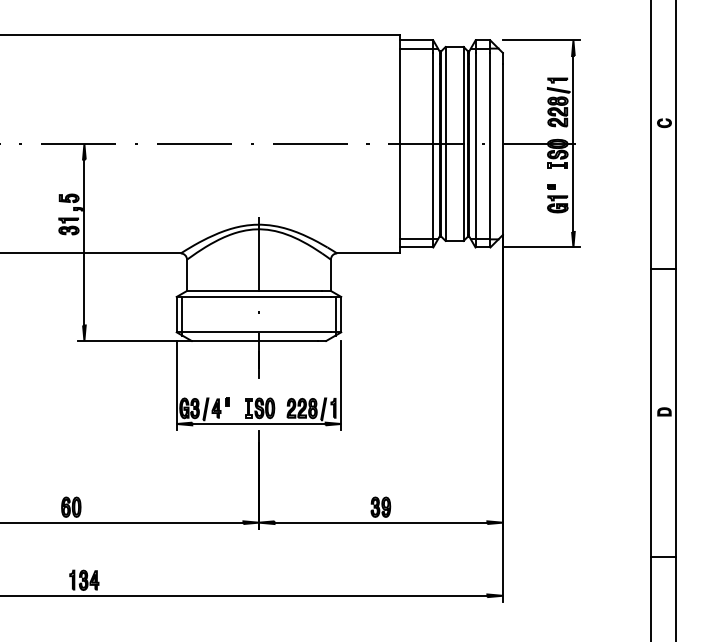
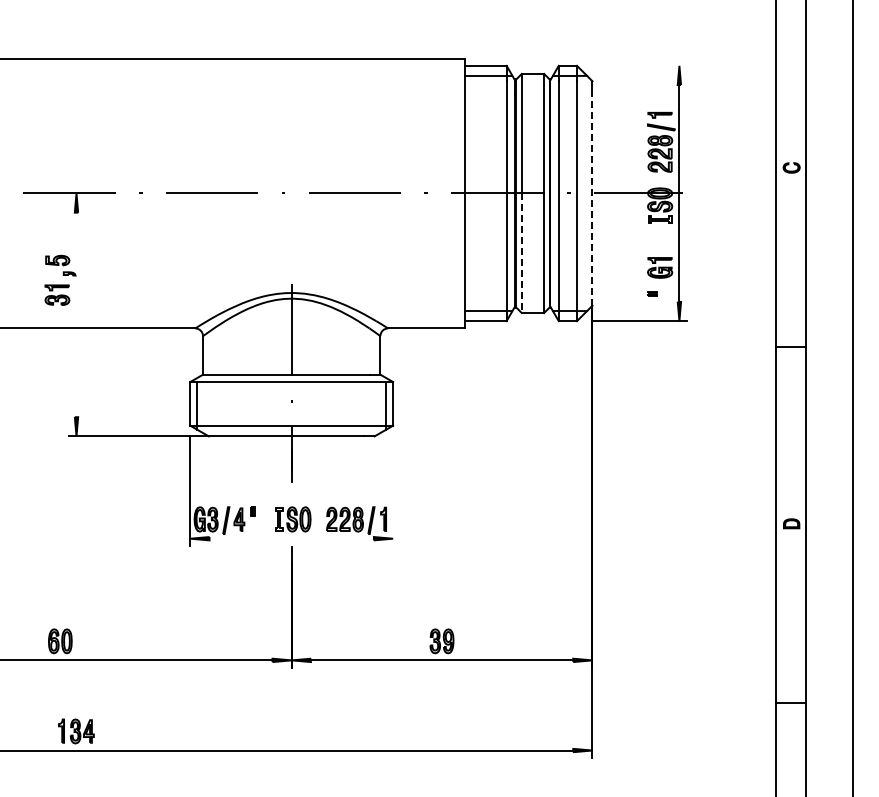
line: (541, 40) -> (639, 65), removed
line: (502, 148) -> (592, 199), solid -> dashed
part: (551, 186) -> (652, 293), moved
line: (445, 192) -> (521, 253), solid -> dashed
line: (84, 242) -> (76, 314), removed
line: (341, 385) -> (393, 491), removed
line: (258, 423) -> (291, 538), removed

